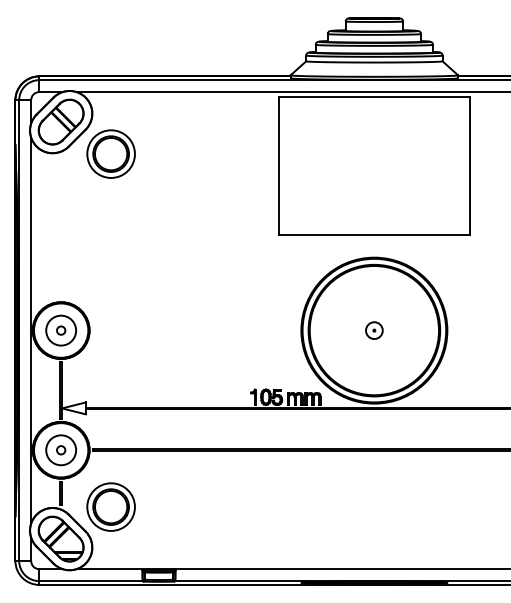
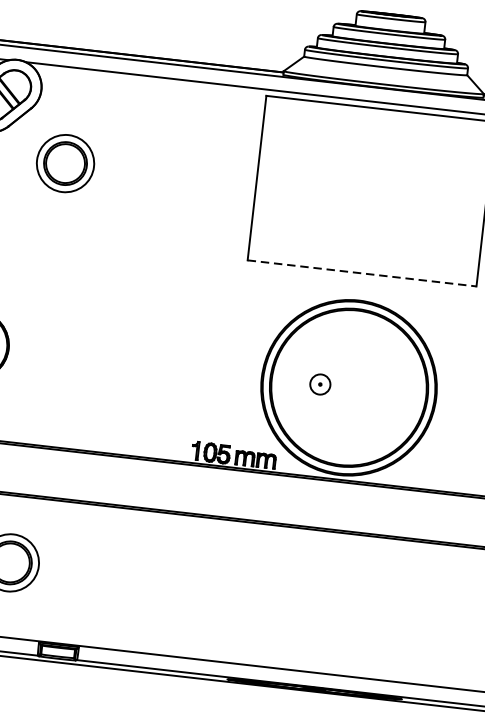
part: (110, 153) -> (64, 162), moved
line: (374, 234) -> (362, 272), solid -> dashed
part: (374, 330) -> (320, 384), moved

